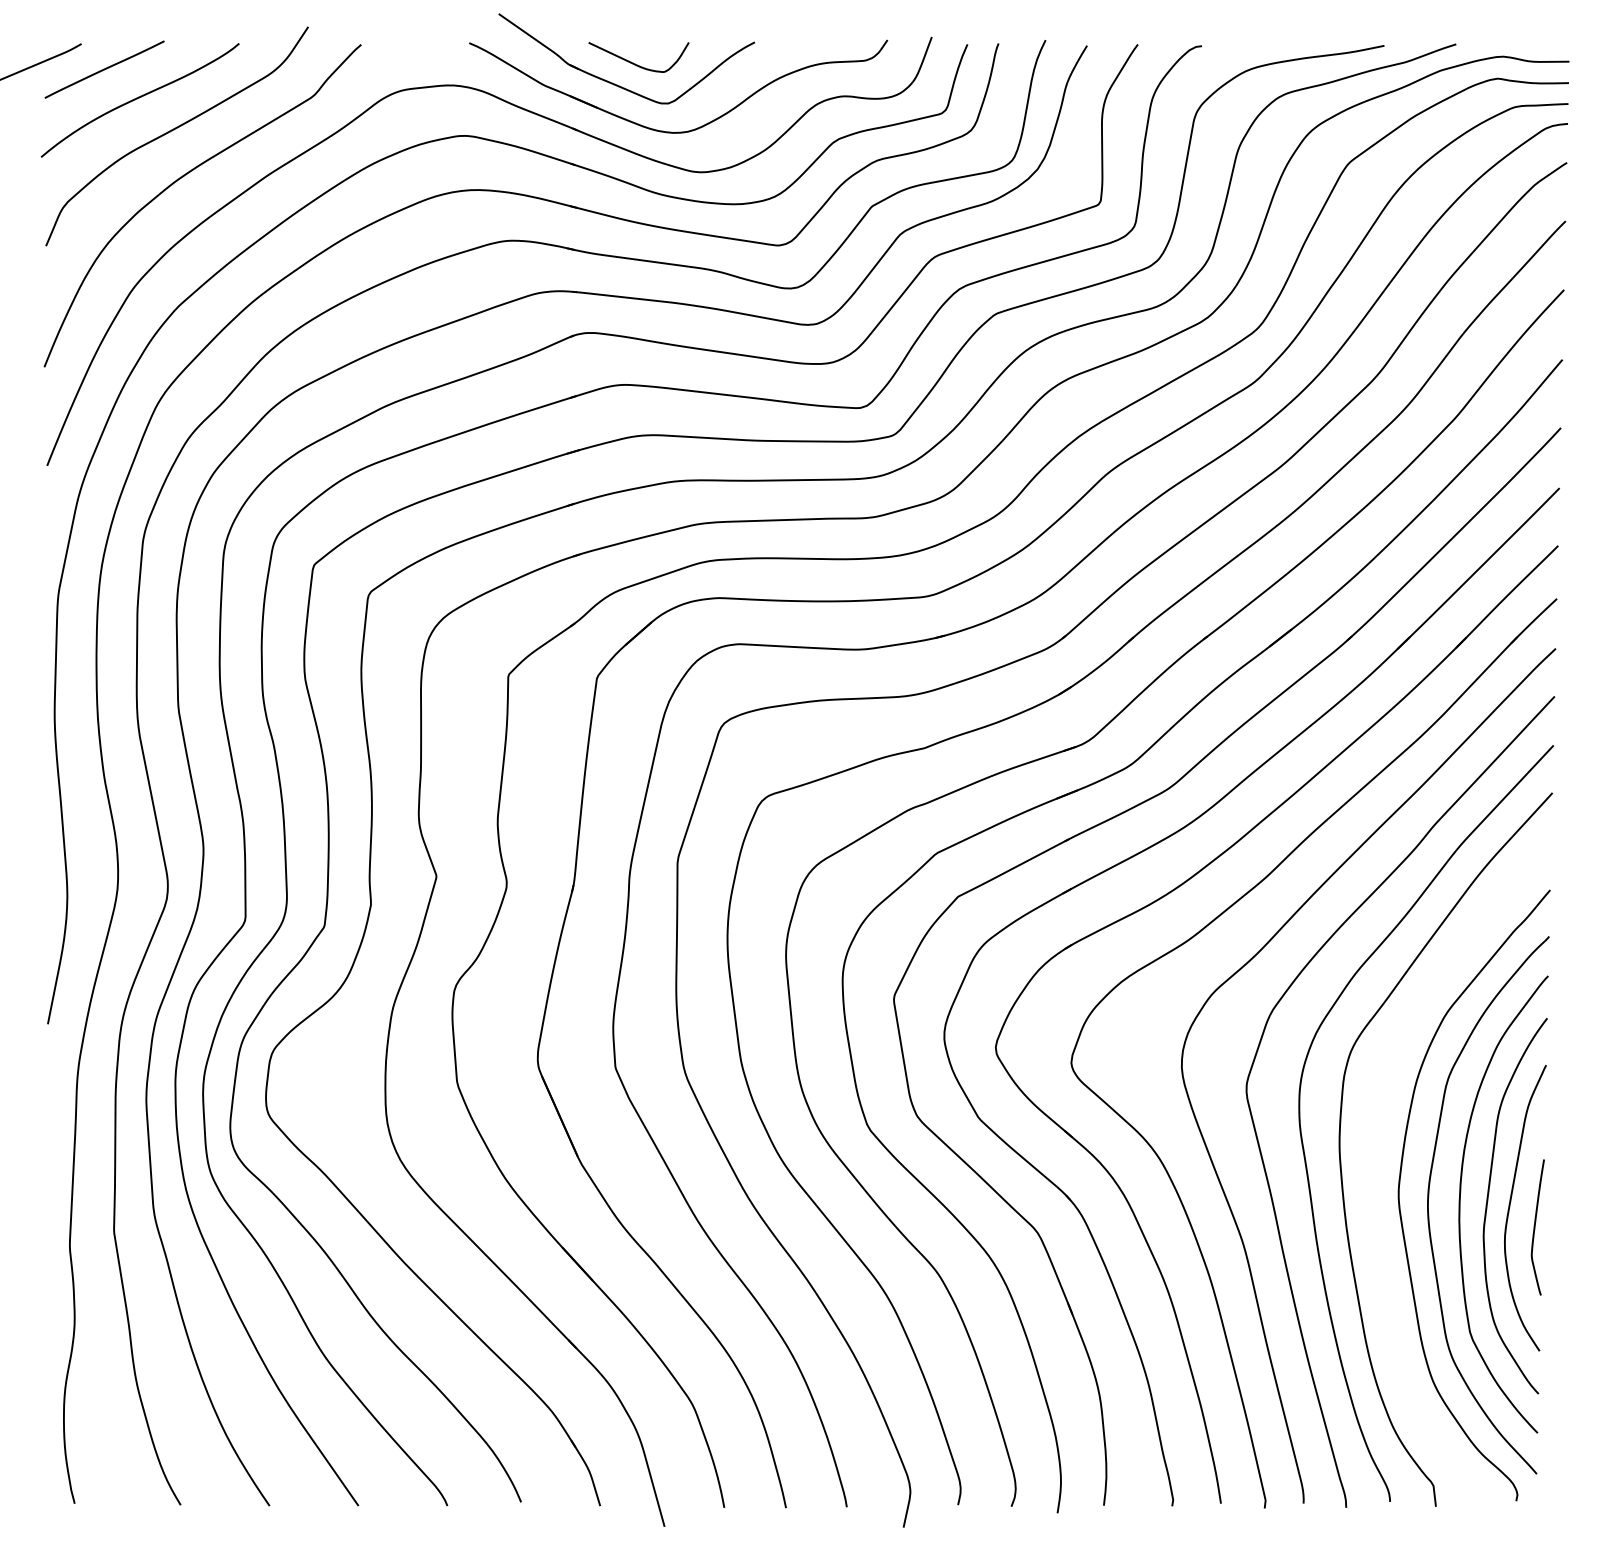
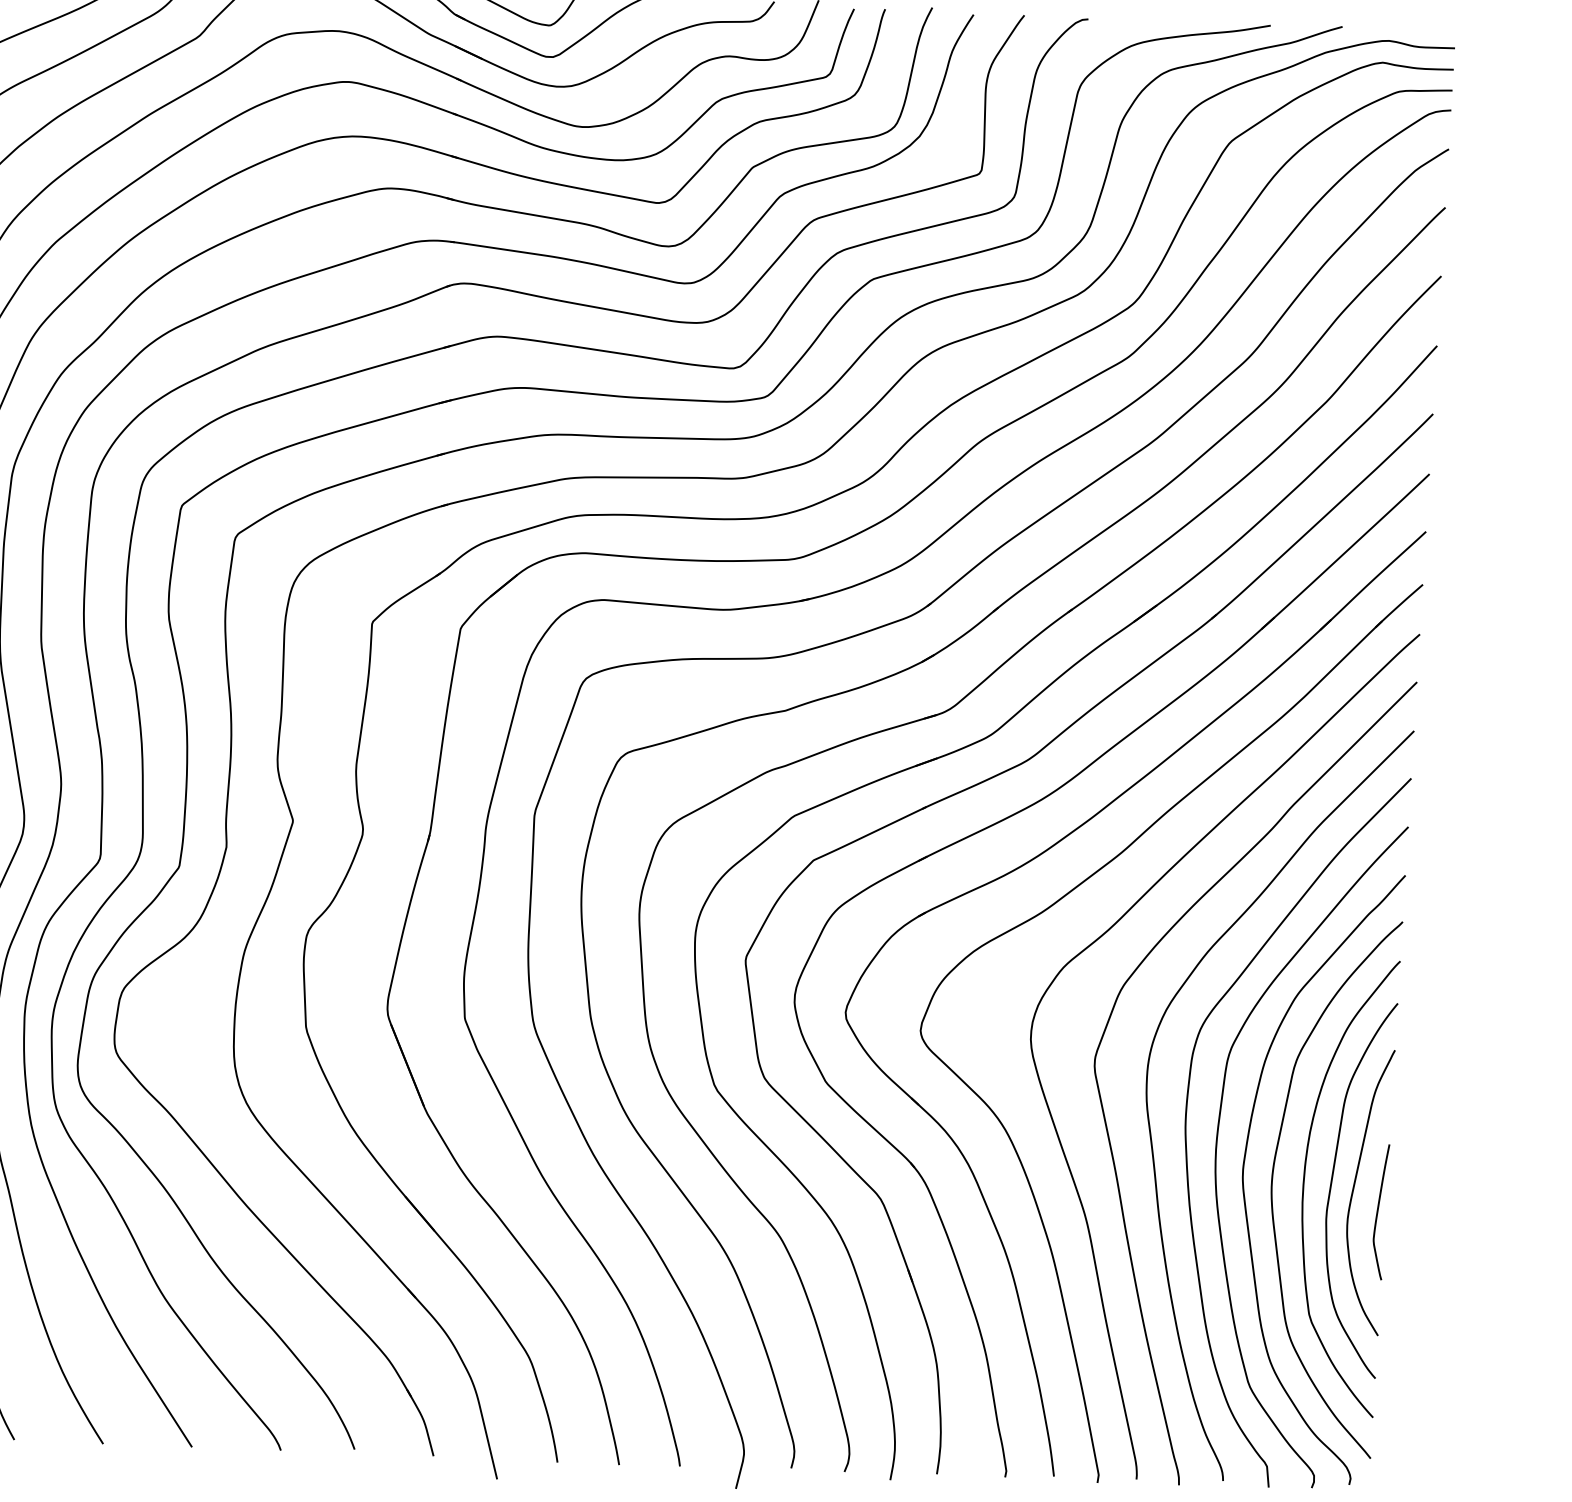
curve: (1372, 1166) -> (1217, 1145), added

